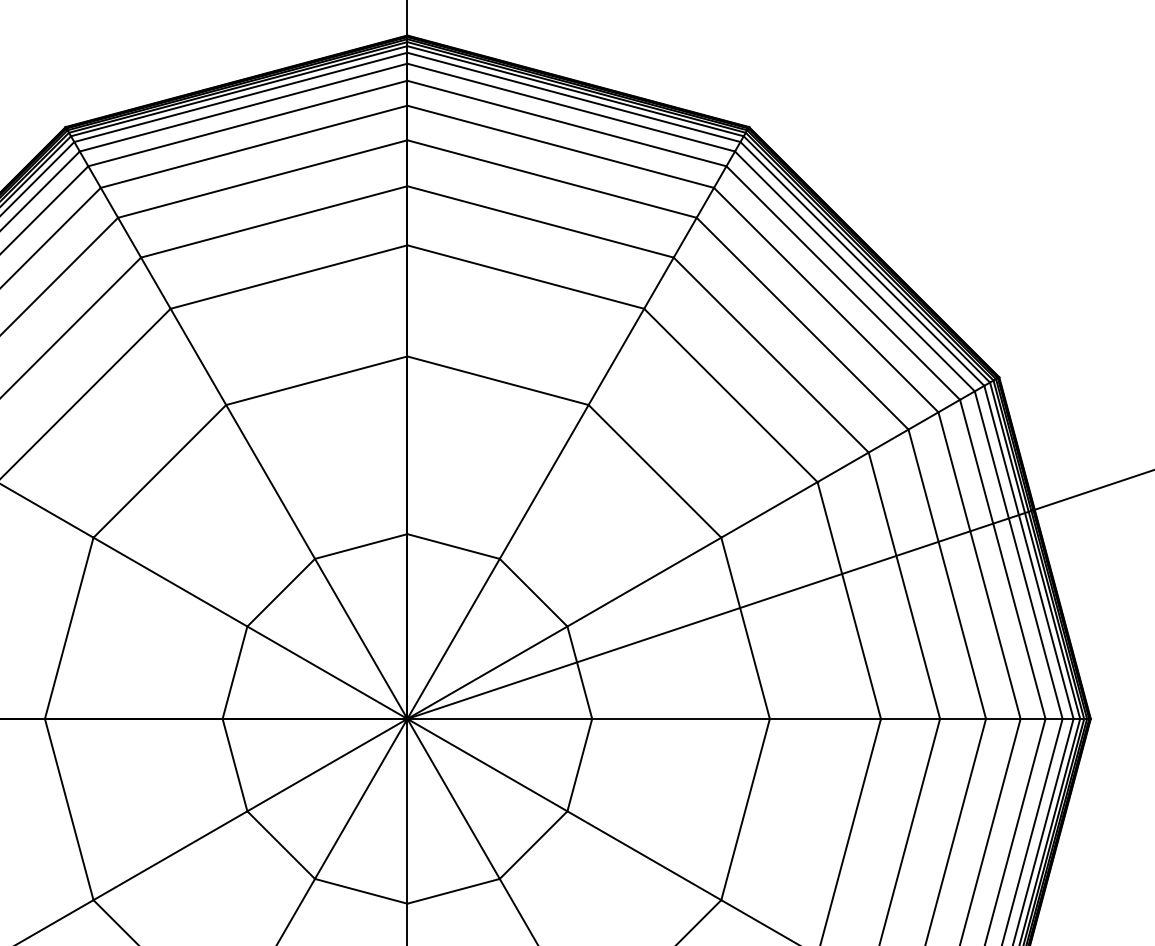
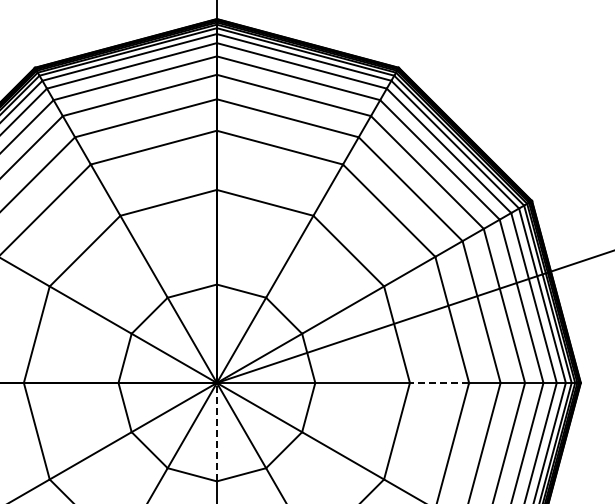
line: (825, 718) -> (439, 382), solid -> dashed
line: (406, 810) -> (216, 431), solid -> dashed

